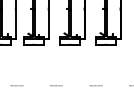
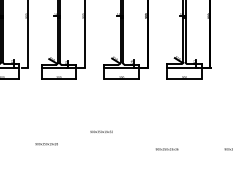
text: (16, 85) -> (45, 143), moved
text: (56, 85) -> (101, 131), moved

